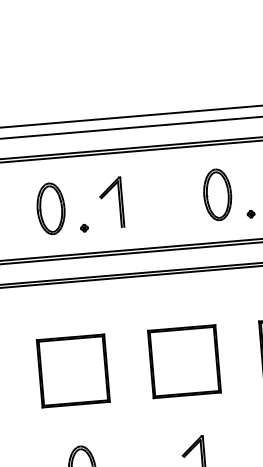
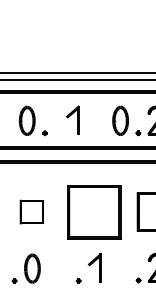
part: (110, 201) -> (72, 119), moved
part: (184, 360) -> (94, 211), size x1.4
part: (72, 369) -> (31, 211), size x0.6

